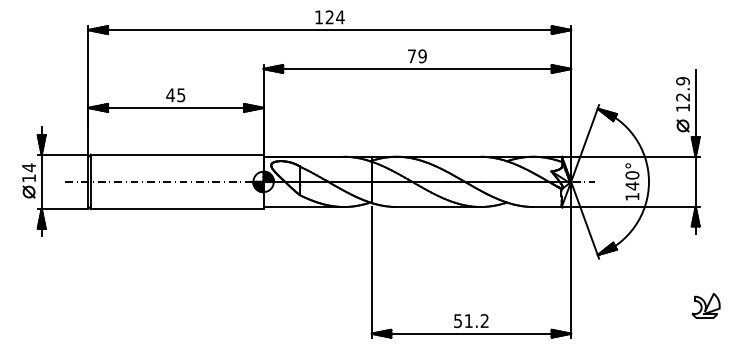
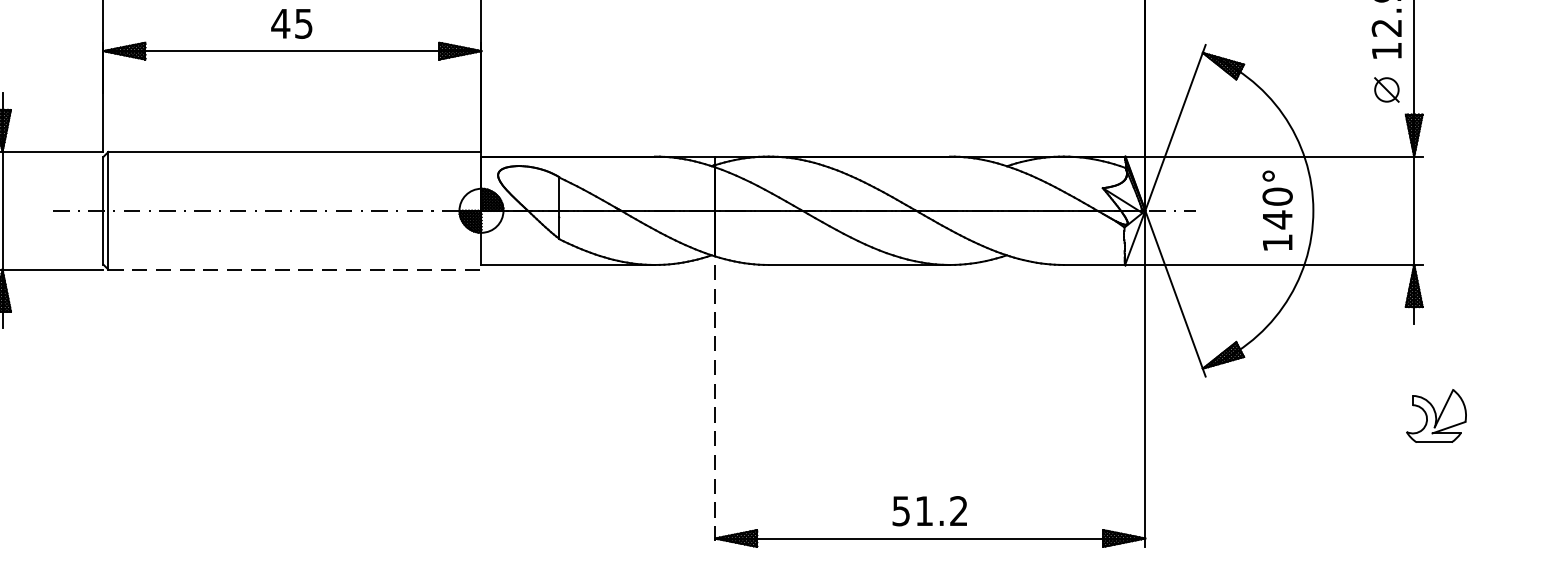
line: (177, 209) -> (295, 270), solid -> dashed
line: (371, 272) -> (714, 406), solid -> dashed
part: (705, 305) -> (1435, 414), moved

